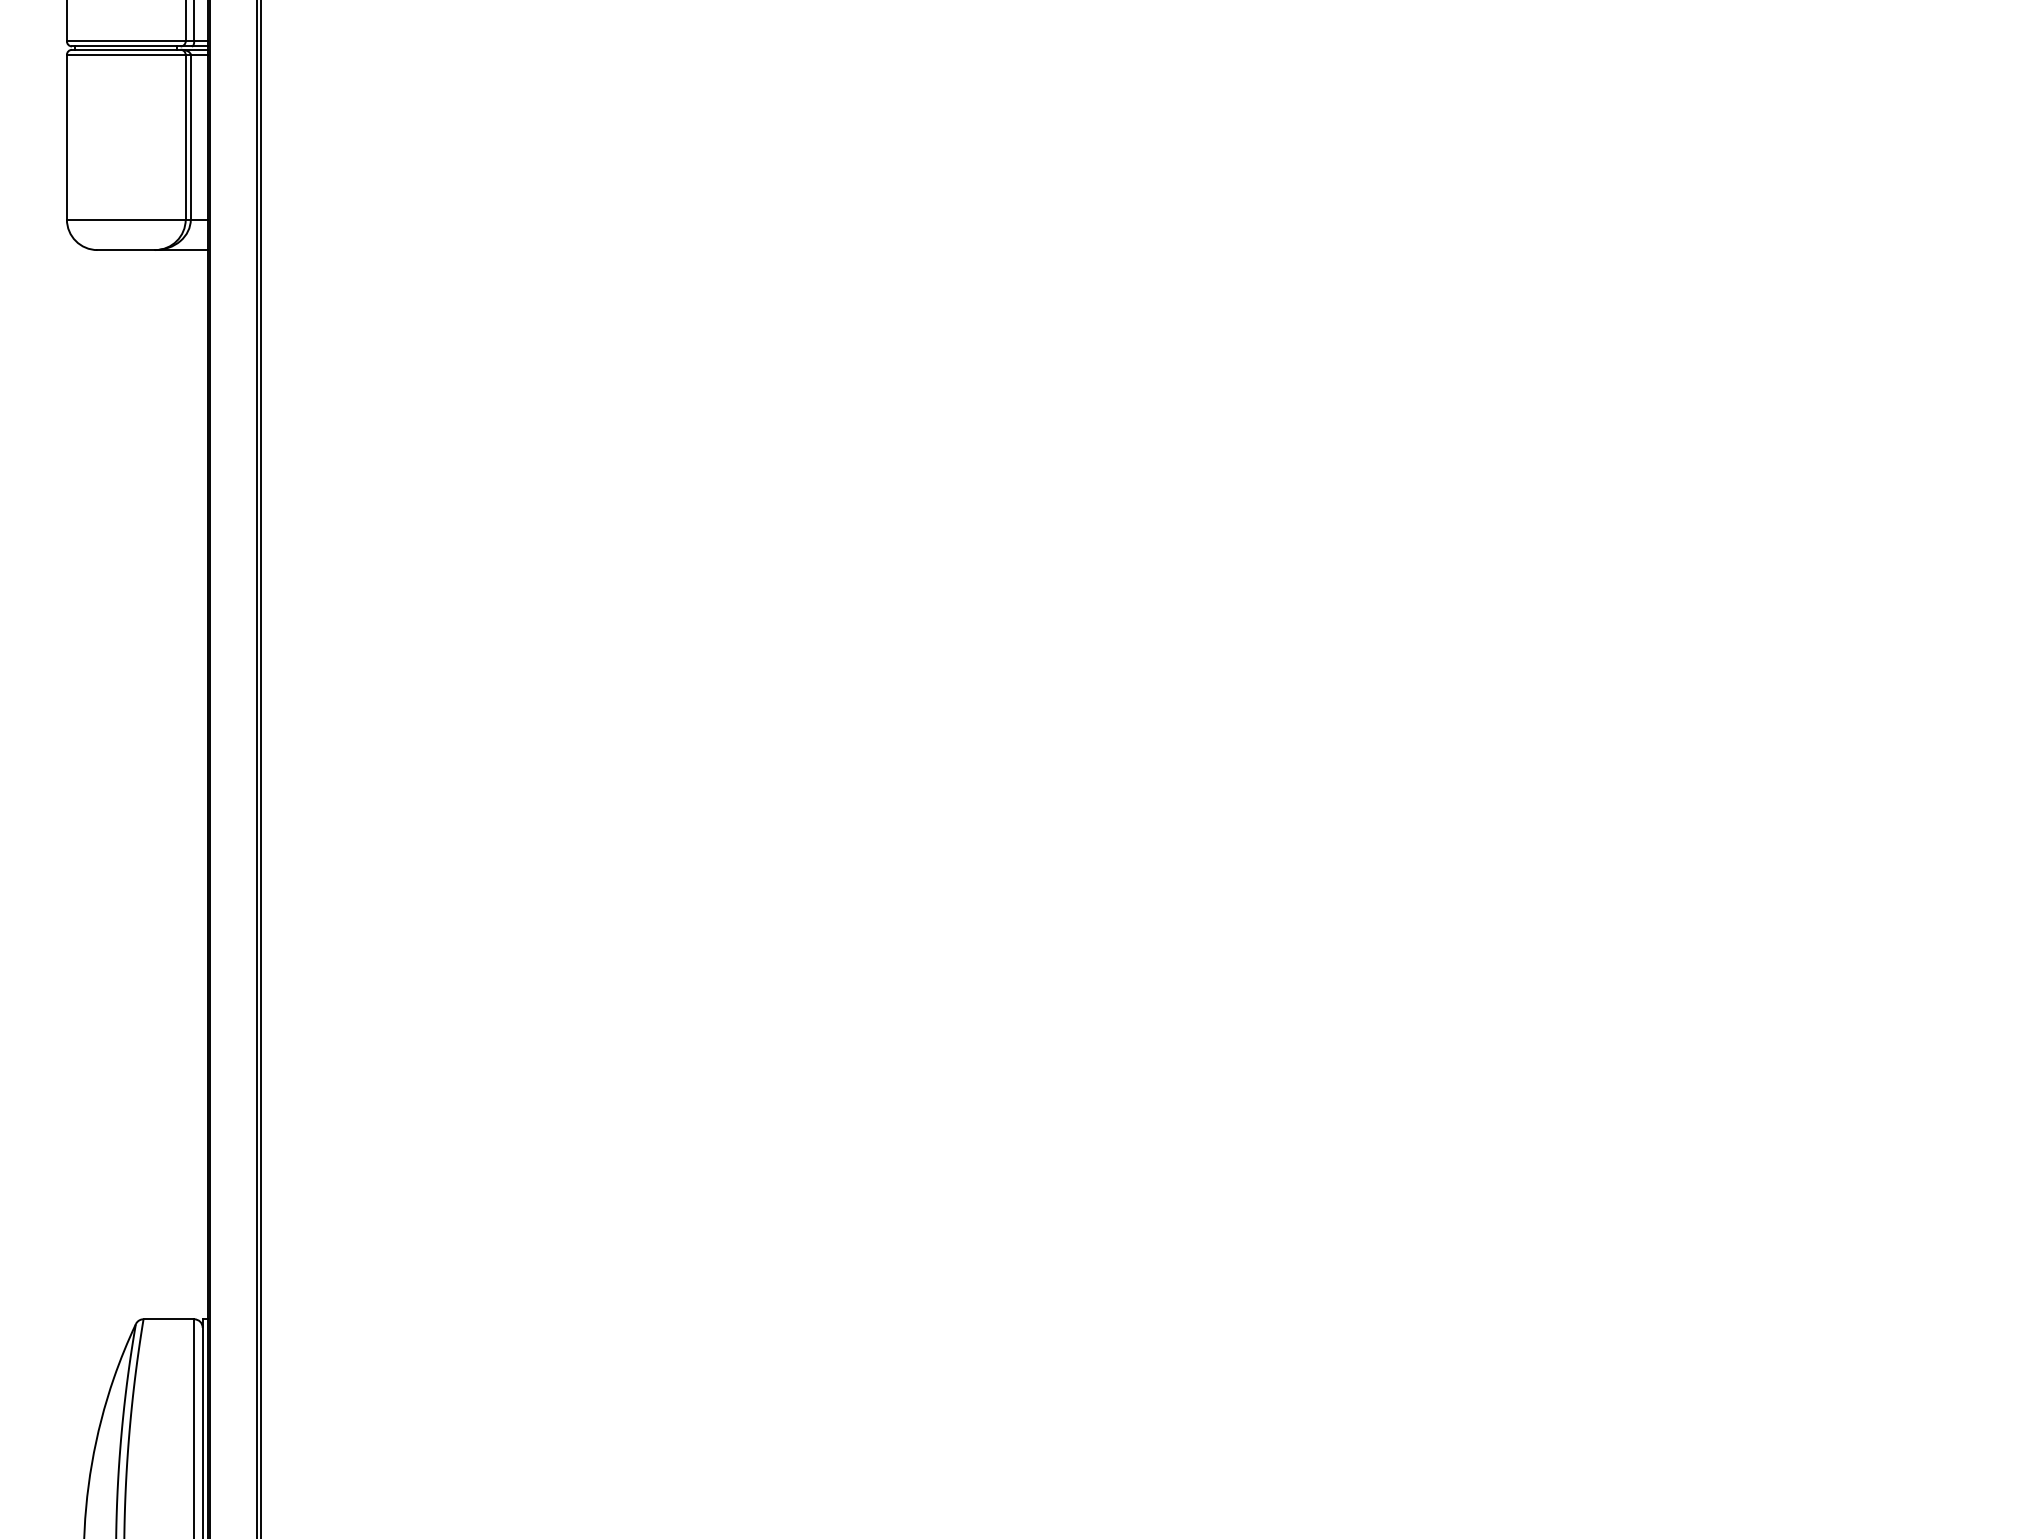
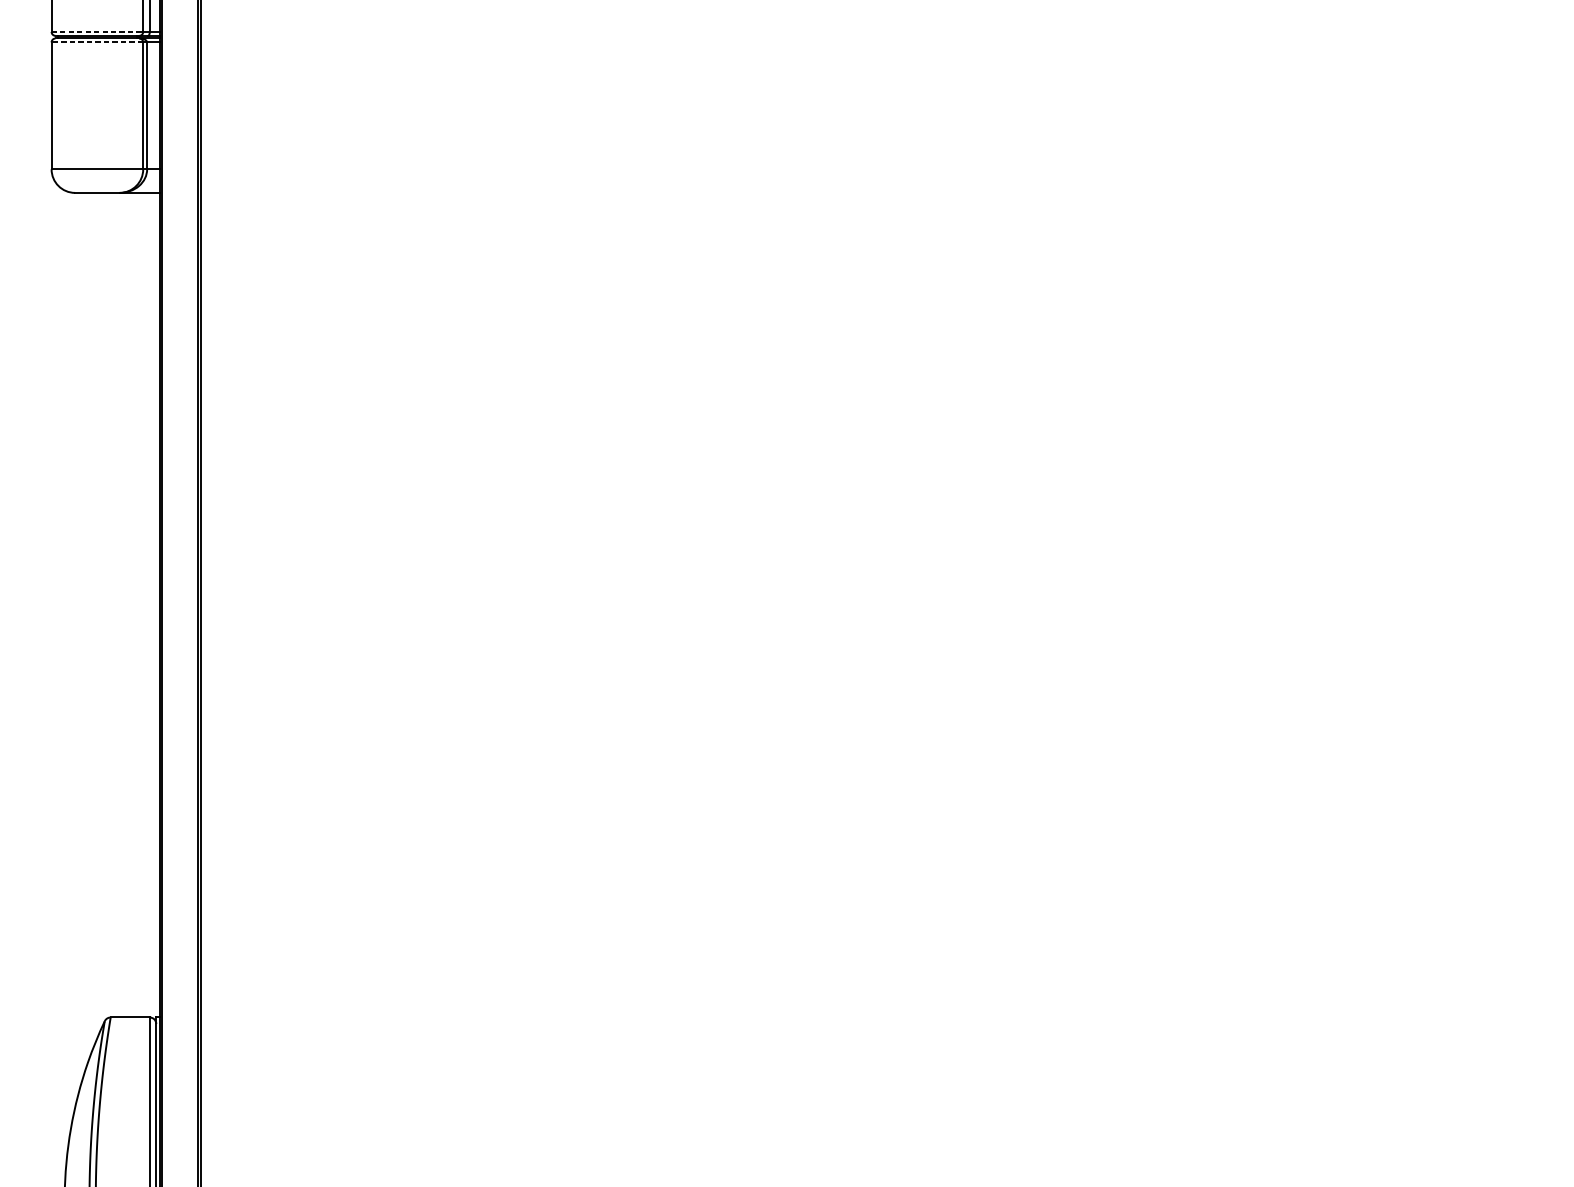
line: (126, 41) -> (97, 32), solid -> dashed
line: (125, 54) -> (96, 42), solid -> dashed

